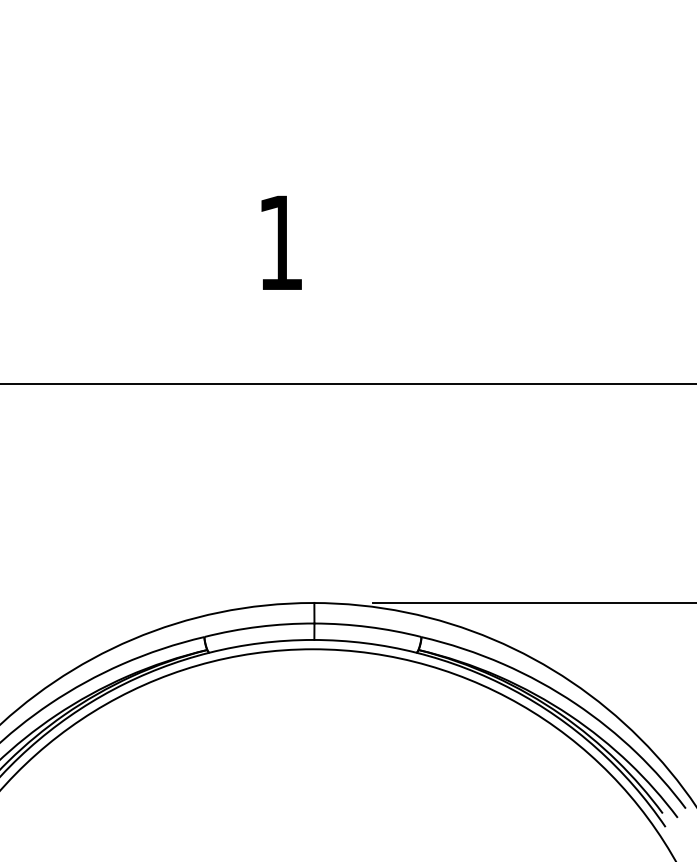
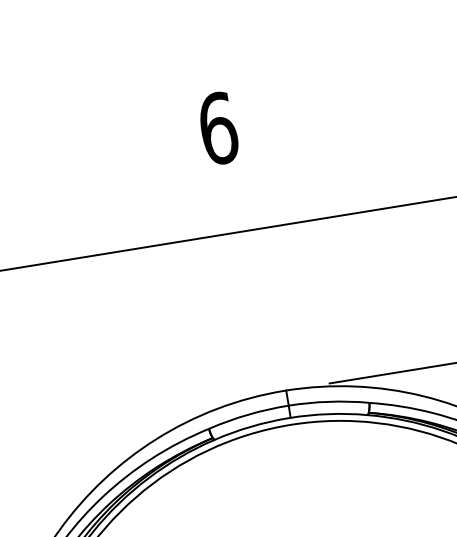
text: (280, 242) -> (218, 128), 1 -> 6

